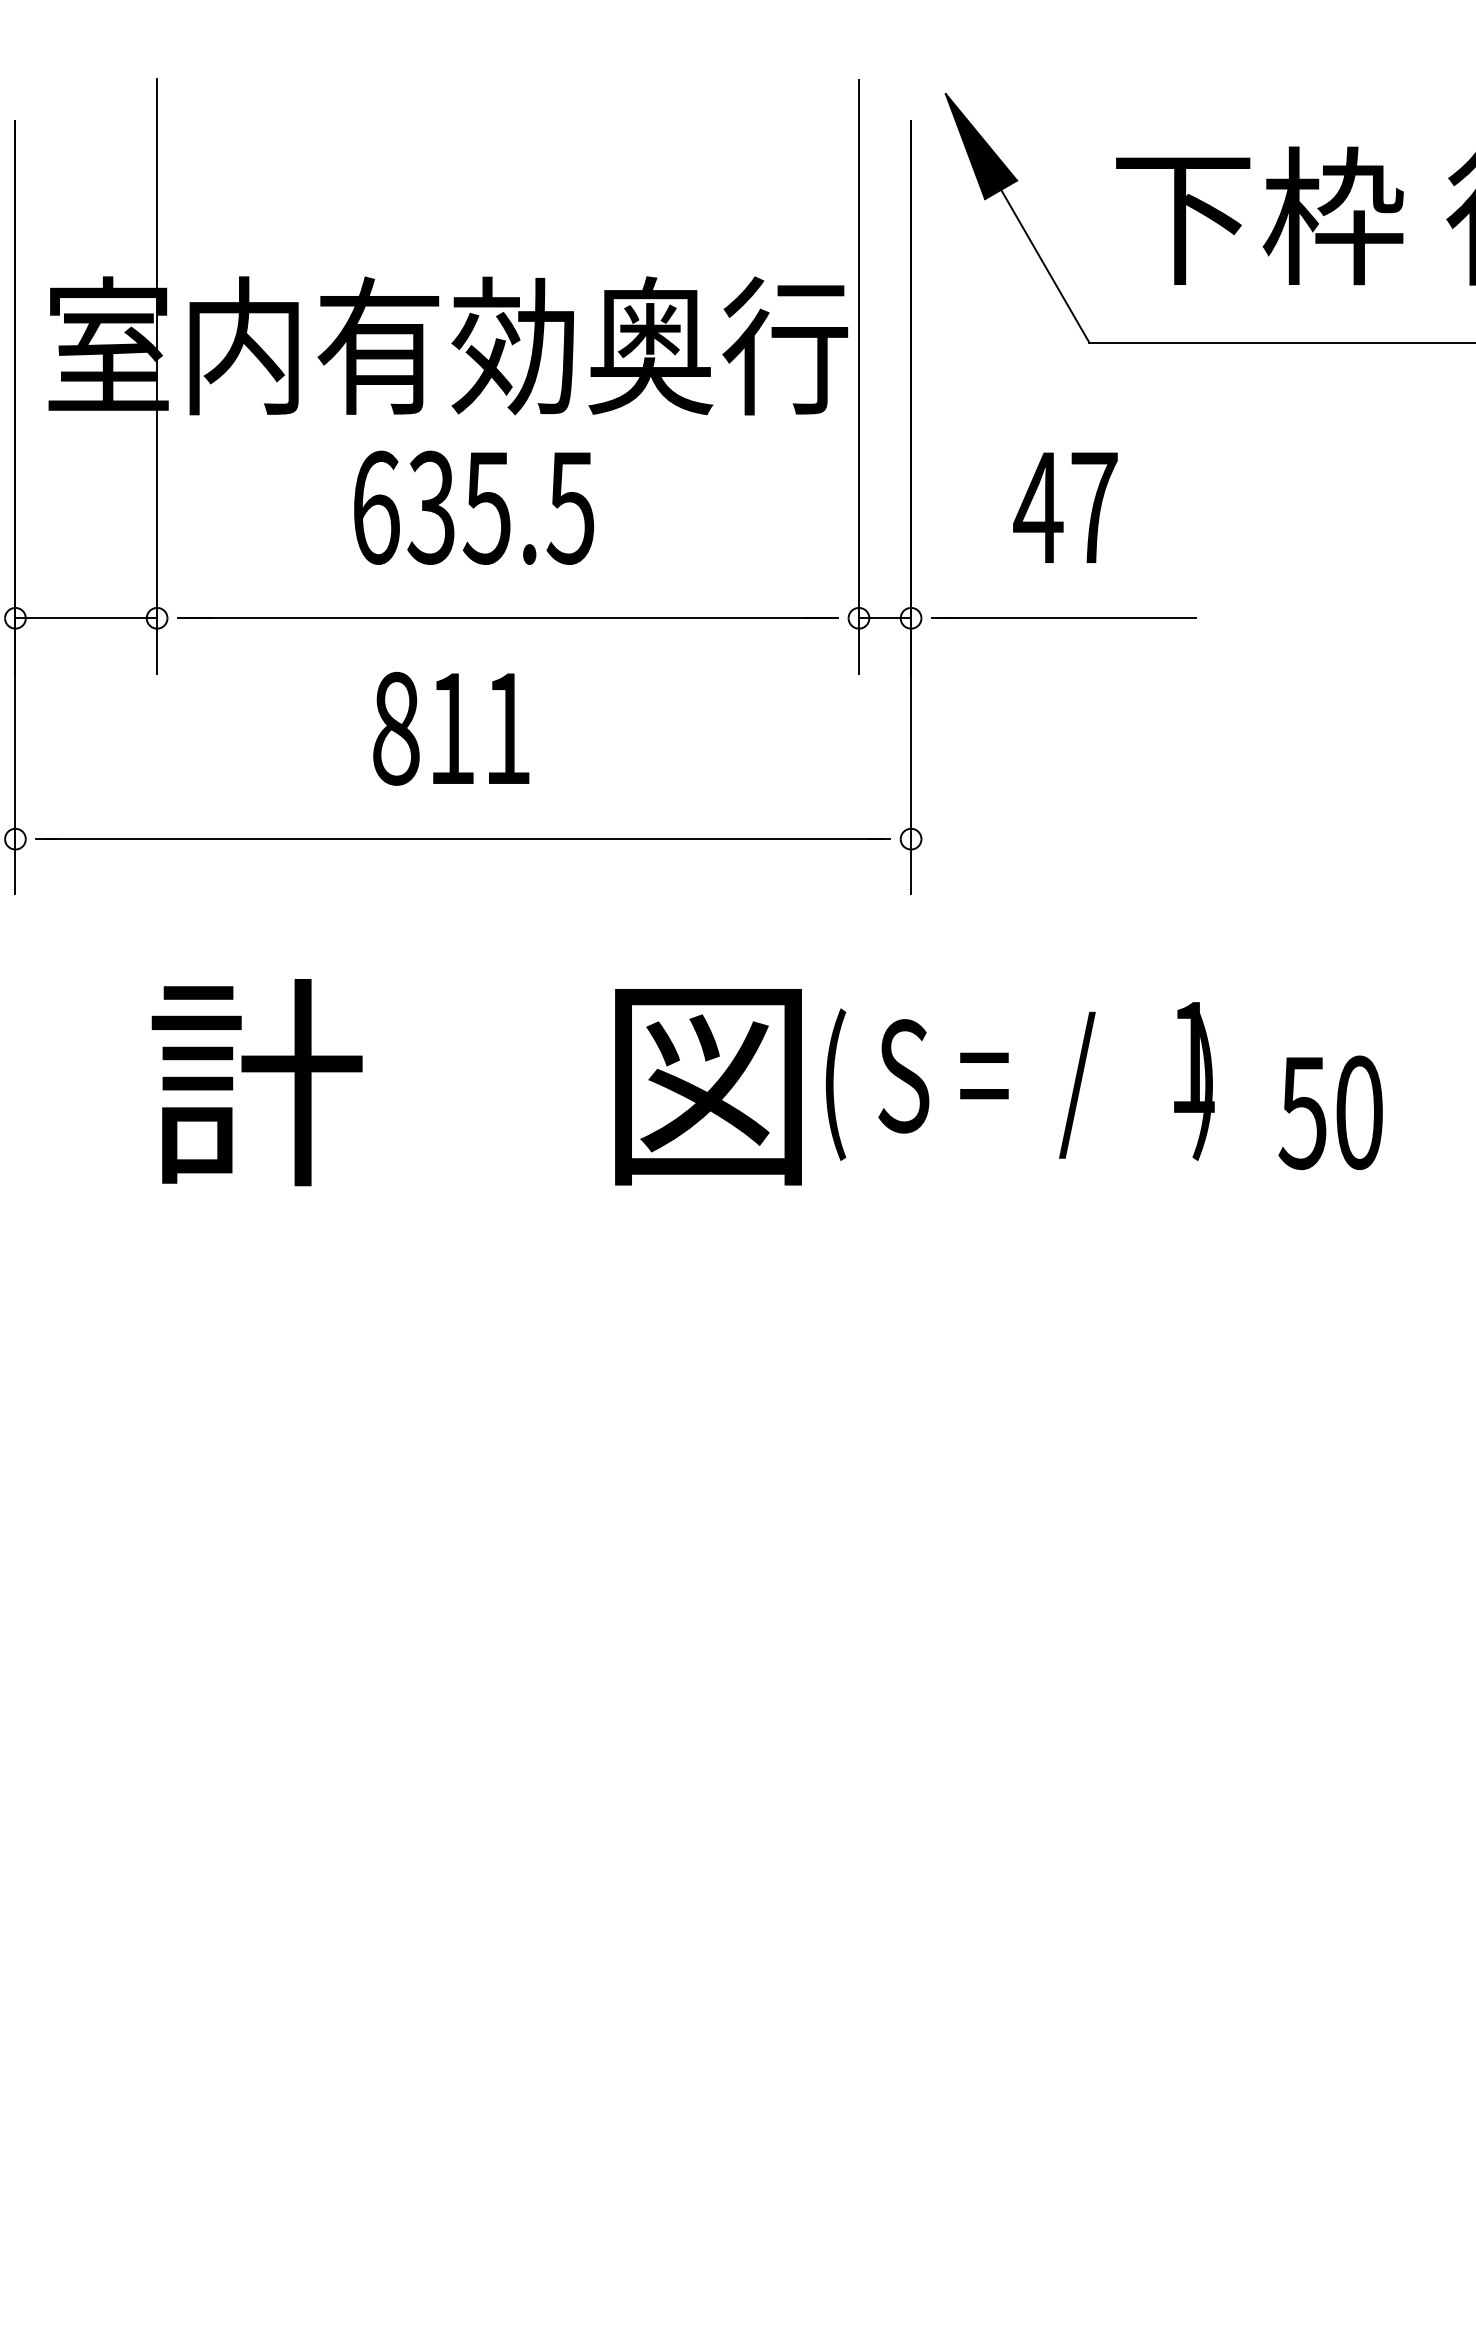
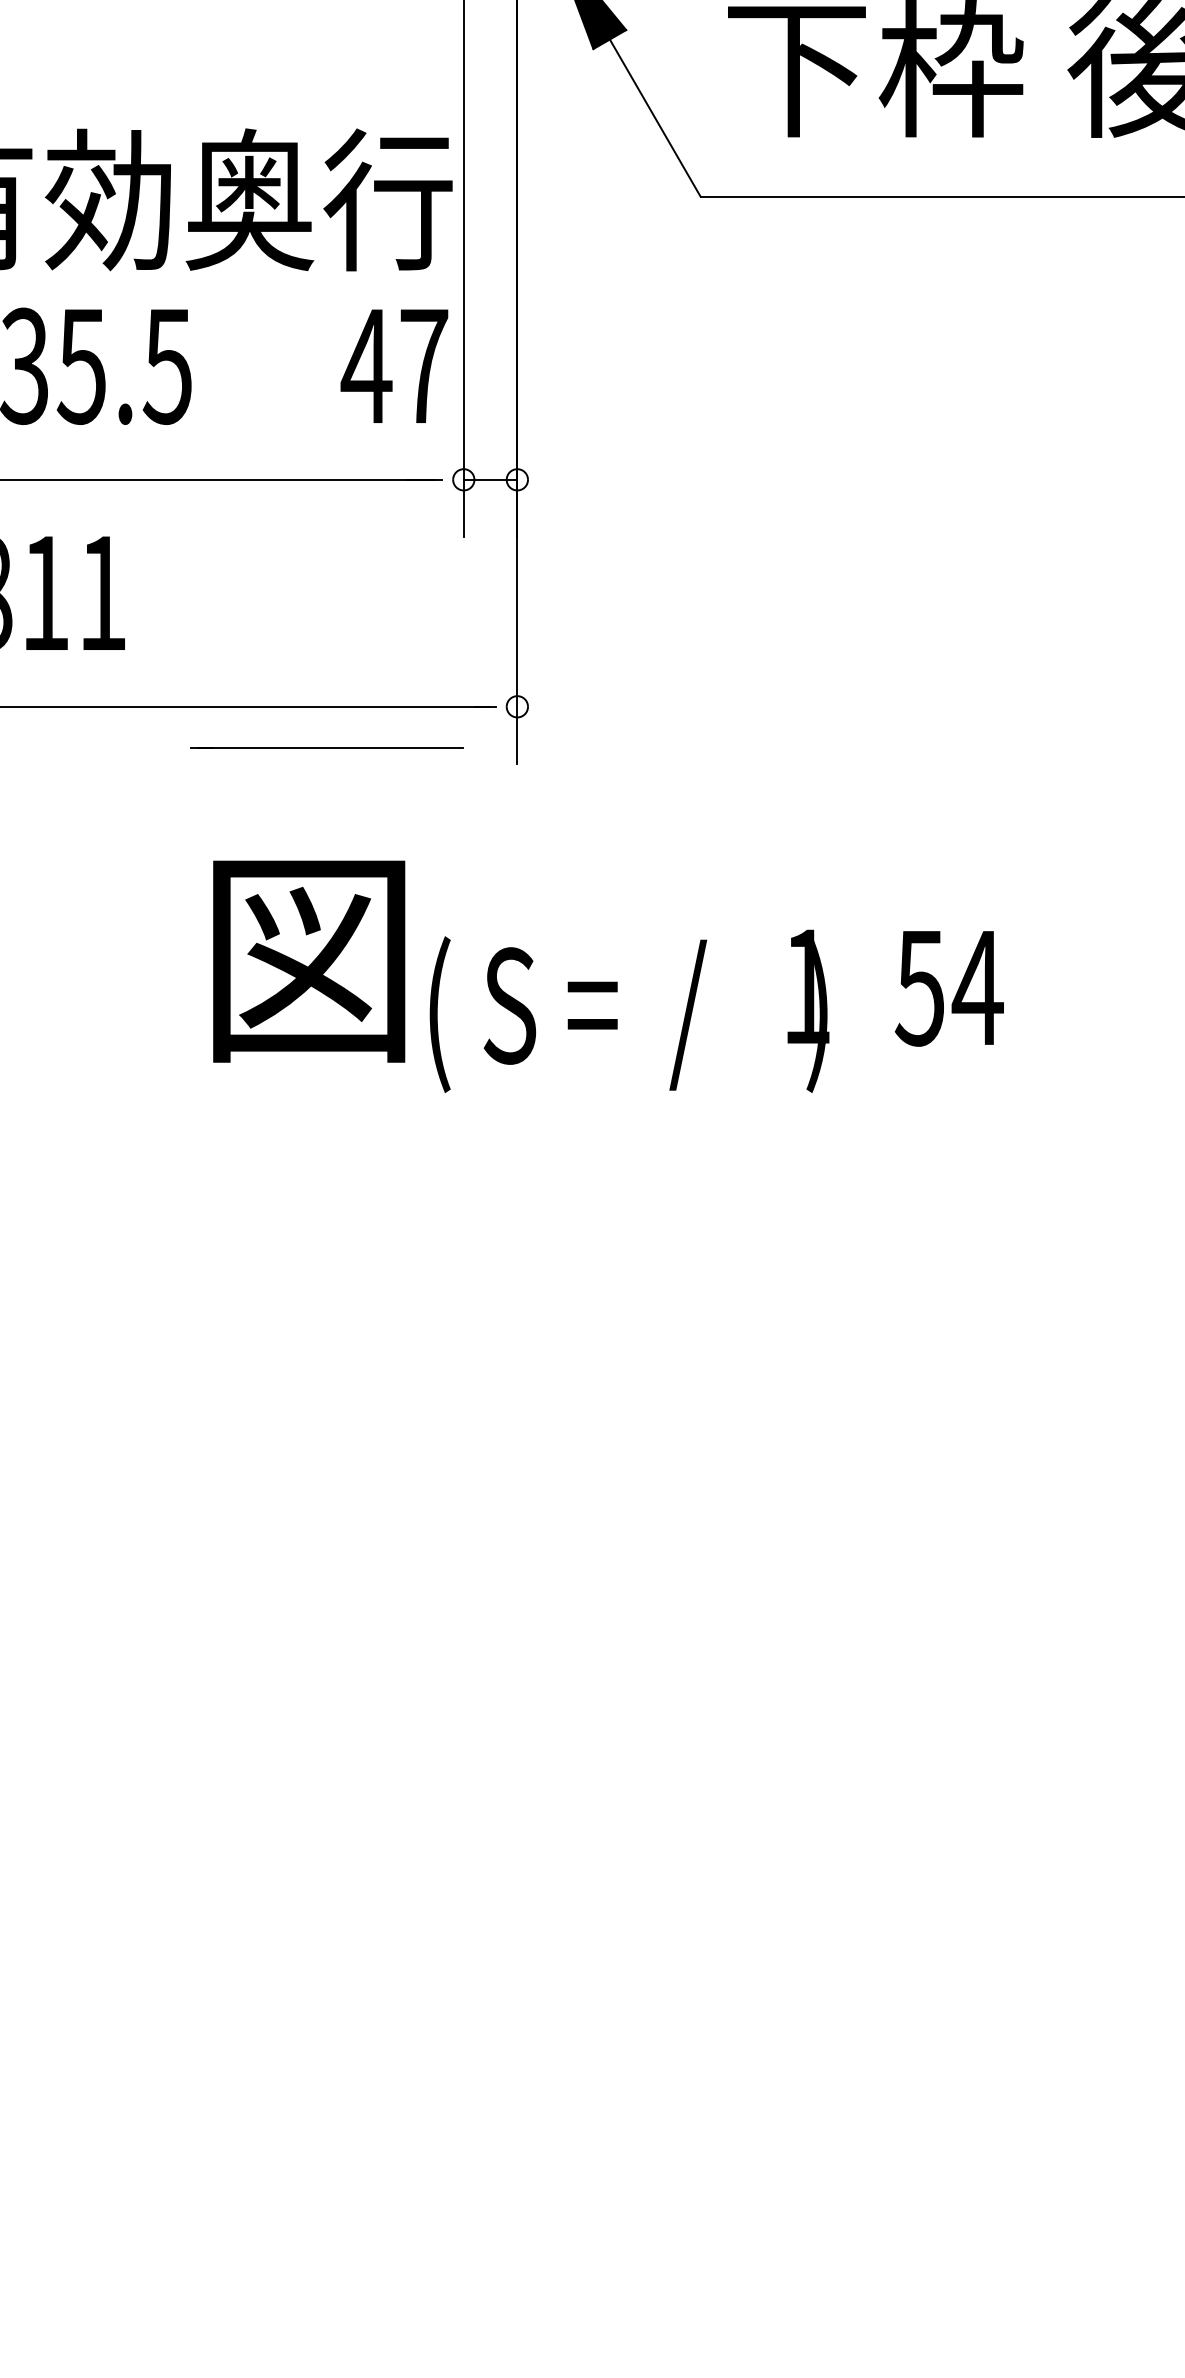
text: (1065, 507) -> (394, 365), moved
line: (1063, 617) -> (326, 747), moved
text: (1019, 1081) -> (628, 1011), moved
text: (1358, 1112) -> (977, 987), 50 -> 54

